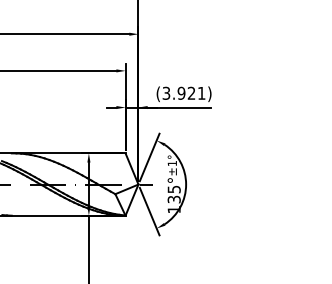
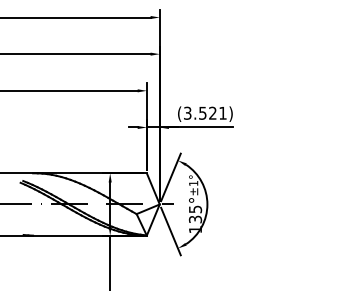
text: (181, 92) -> (202, 112), (3.921) -> (3.521)

